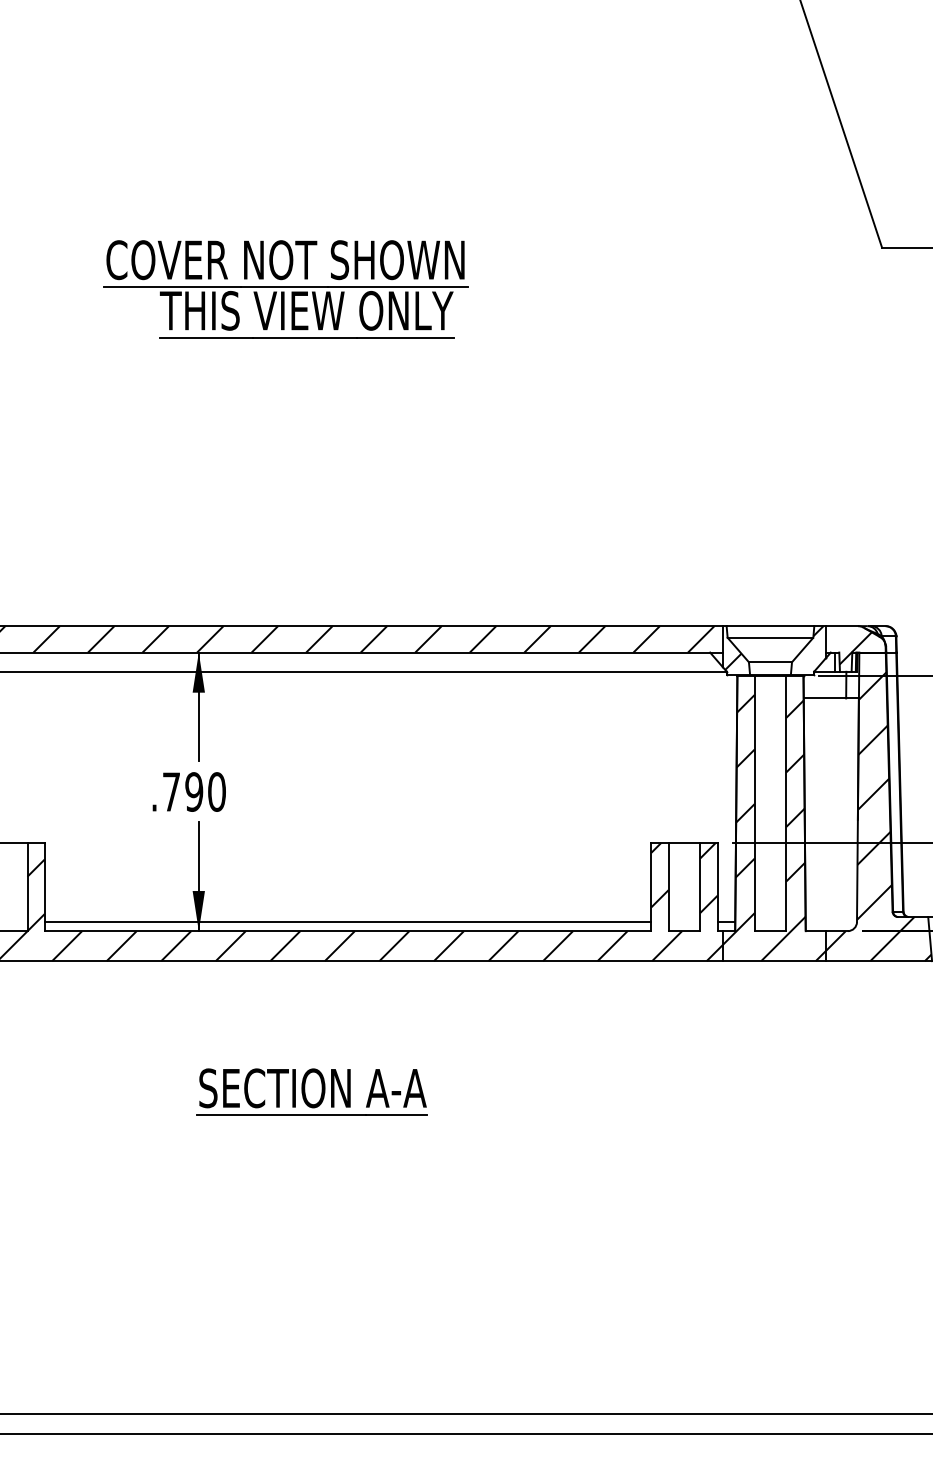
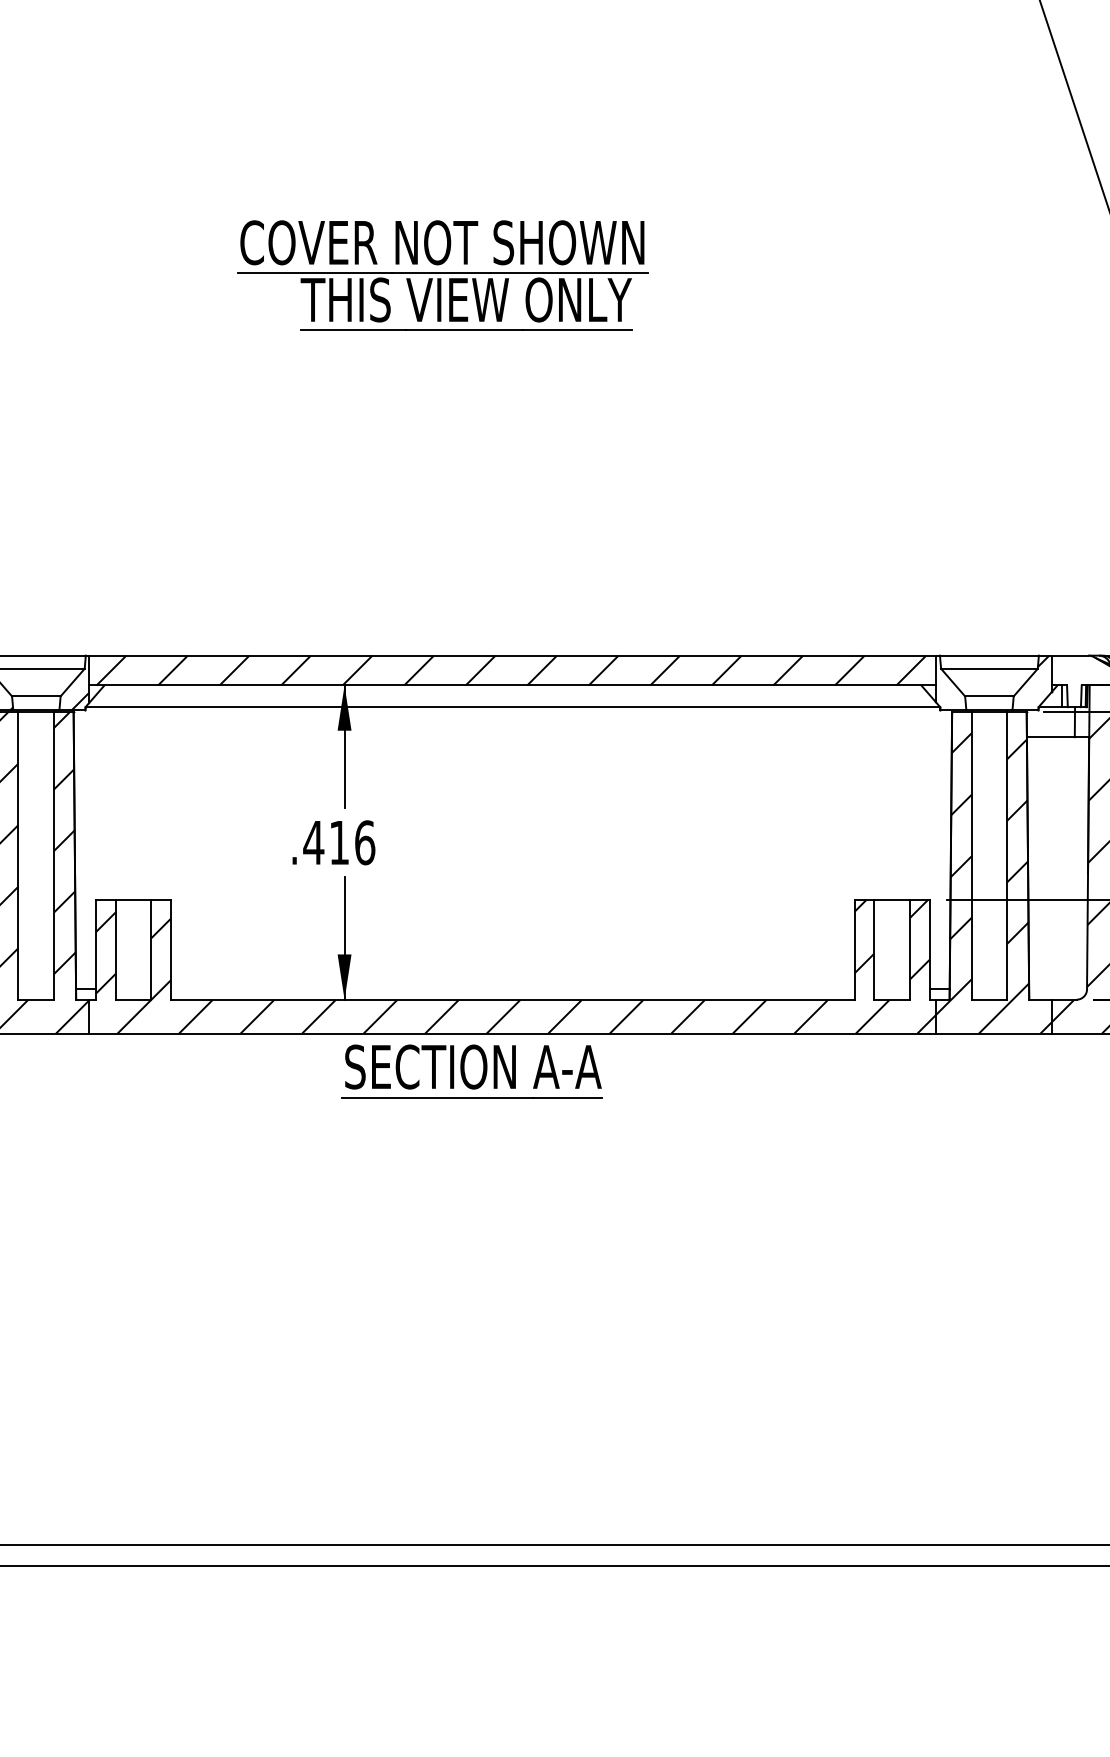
hatch: (855, 648) -> (1085, 680), removed
hatch: (733, 661) -> (947, 695), removed
text: (194, 791) -> (339, 842), .790 -> .416
line: (347, 922) -> (512, 989), removed
part: (311, 1092) -> (471, 1071), moved

